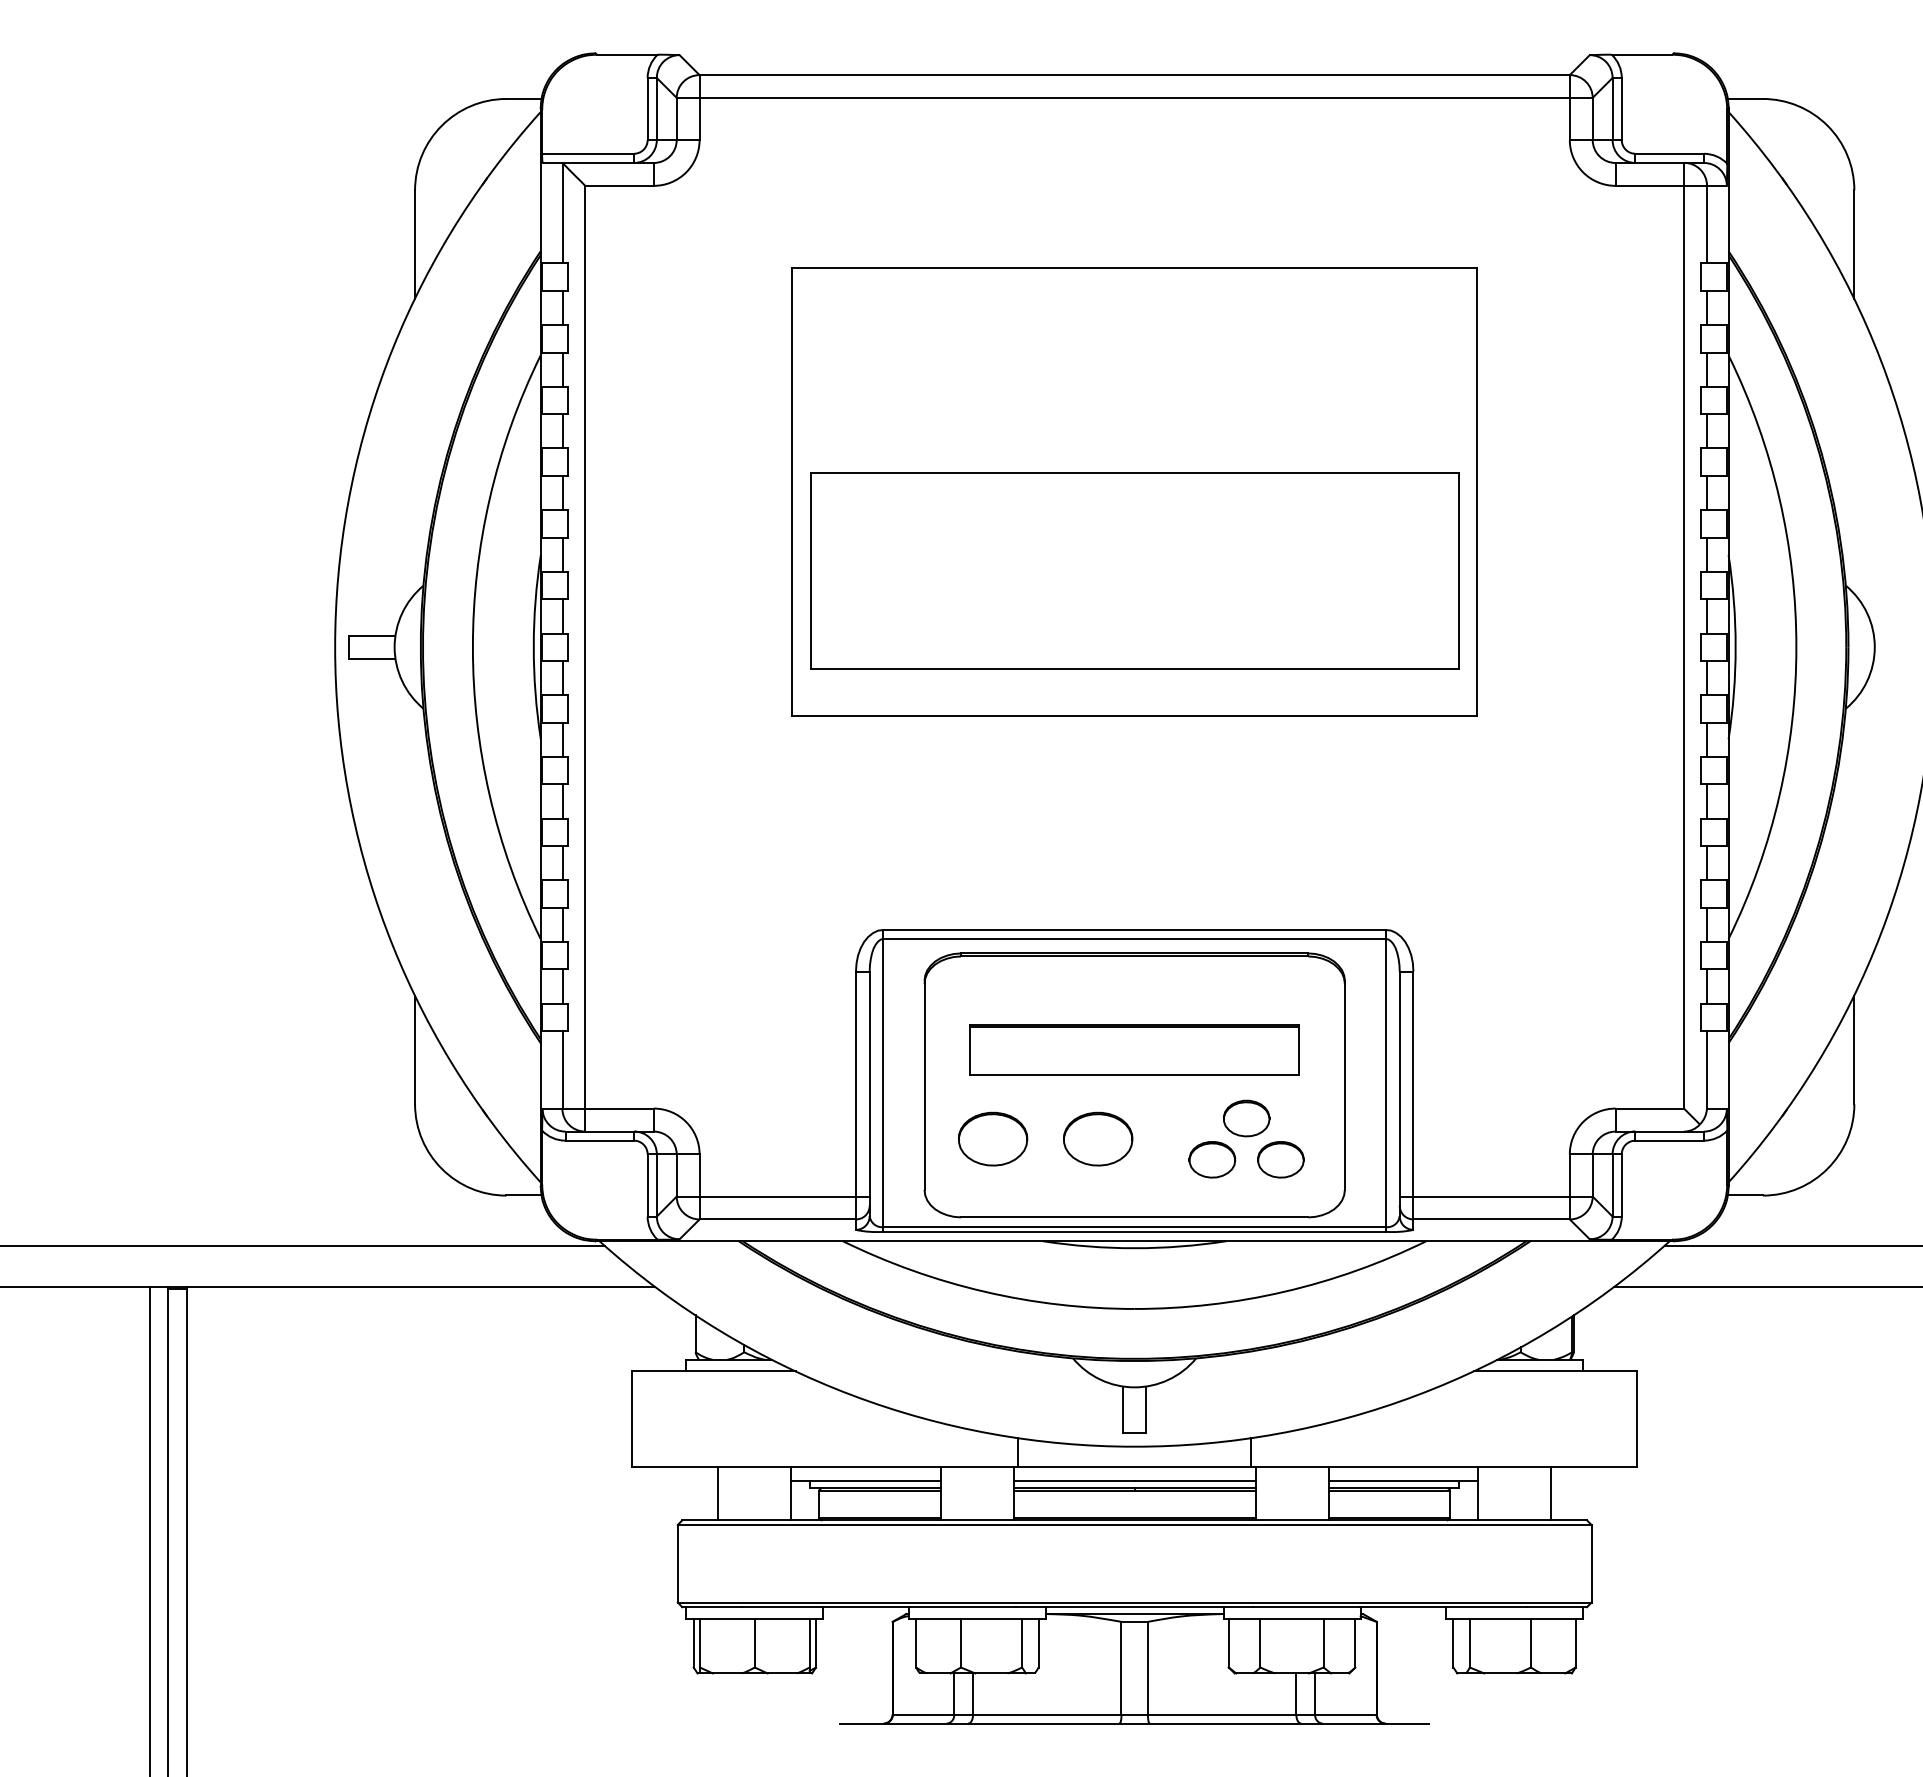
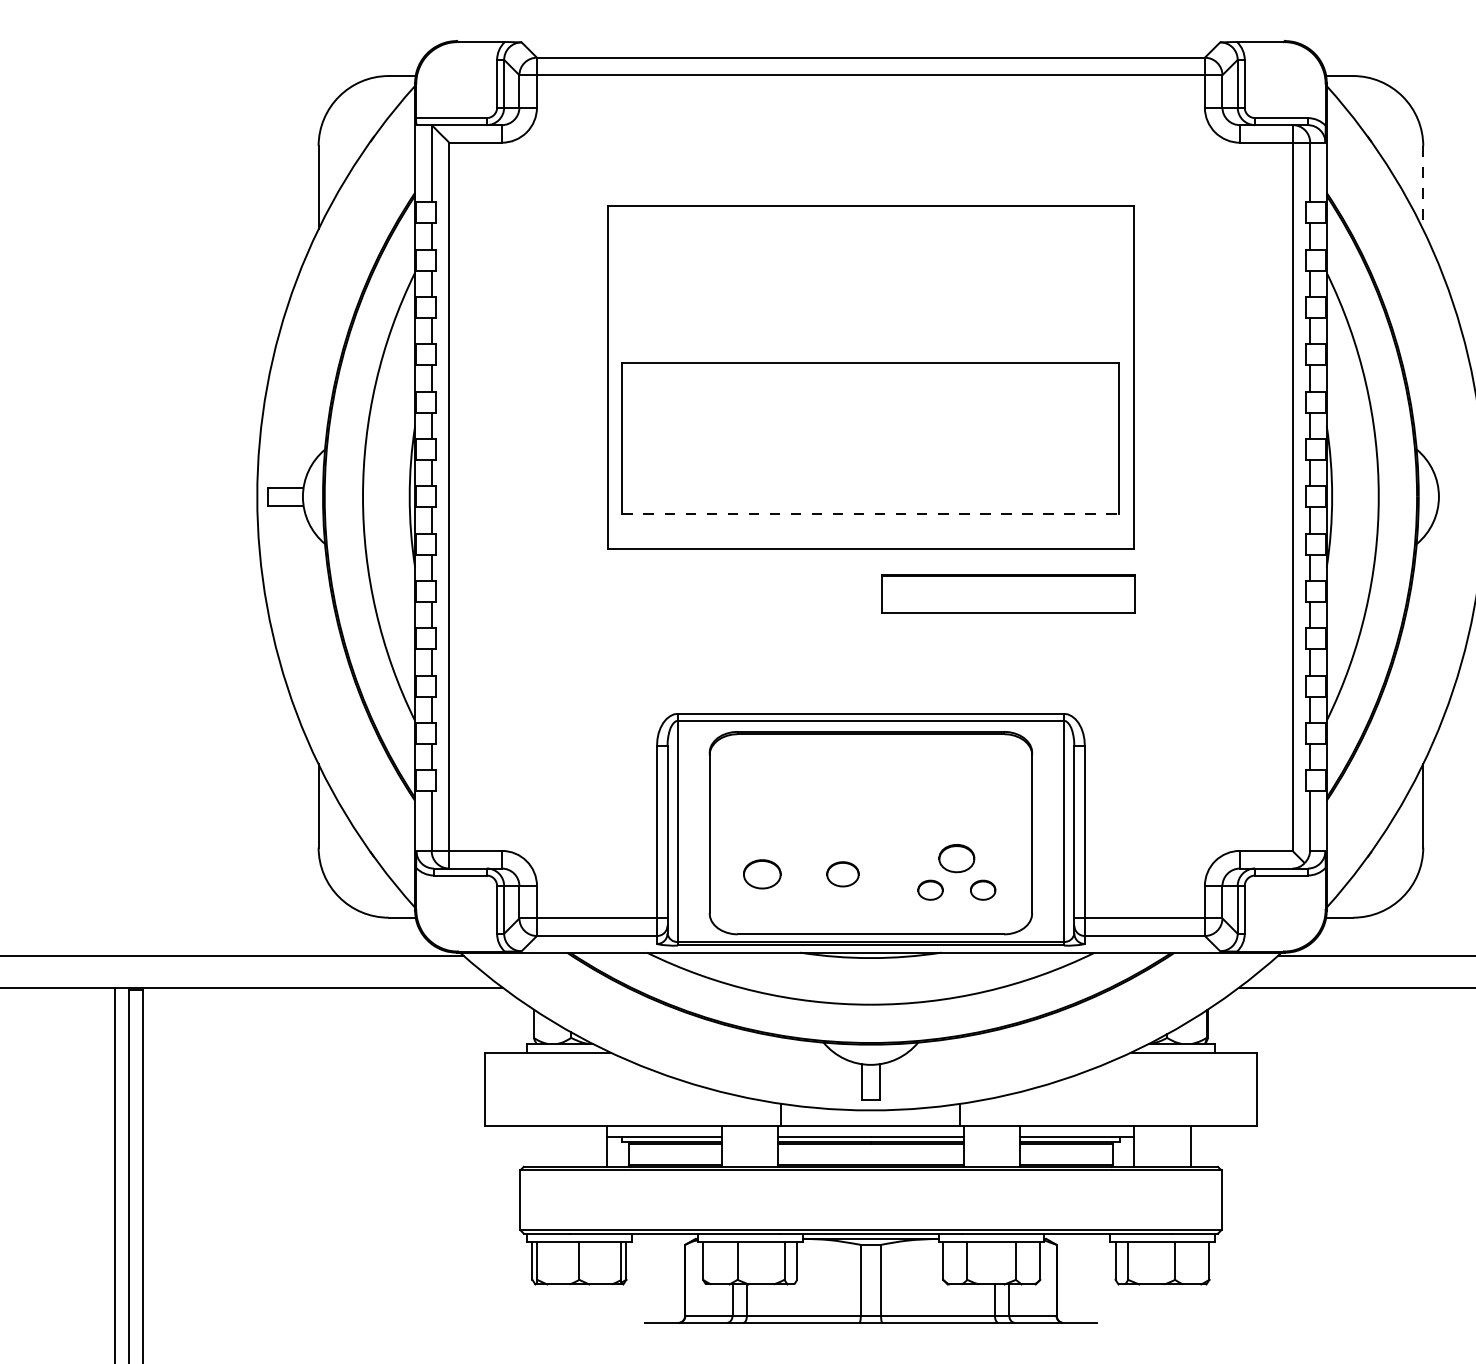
line: (1854, 245) -> (1423, 188), solid -> dashed
line: (1134, 669) -> (870, 513), solid -> dashed
part: (1134, 1049) -> (1008, 593), moved
part: (993, 1138) -> (762, 873), size x0.7
part: (1098, 1138) -> (843, 873), size x0.6
part: (1212, 1159) -> (930, 889), size x0.7
part: (1280, 1159) -> (982, 889), size x0.7
line: (718, 1493) -> (551, 1146), removed

